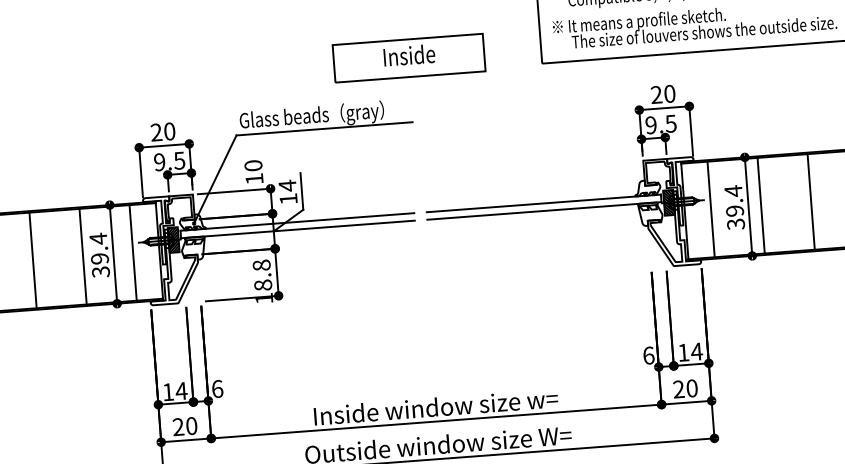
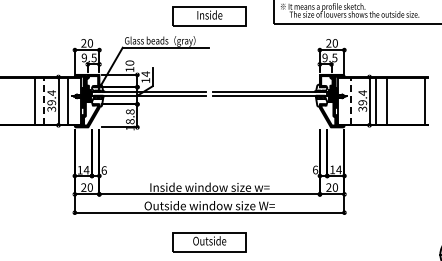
line: (811, 200) -> (387, 100), moved
line: (711, 208) -> (351, 100), solid -> dashed
line: (82, 255) -> (43, 100), solid -> dashed
line: (33, 259) -> (35, 100), moved

